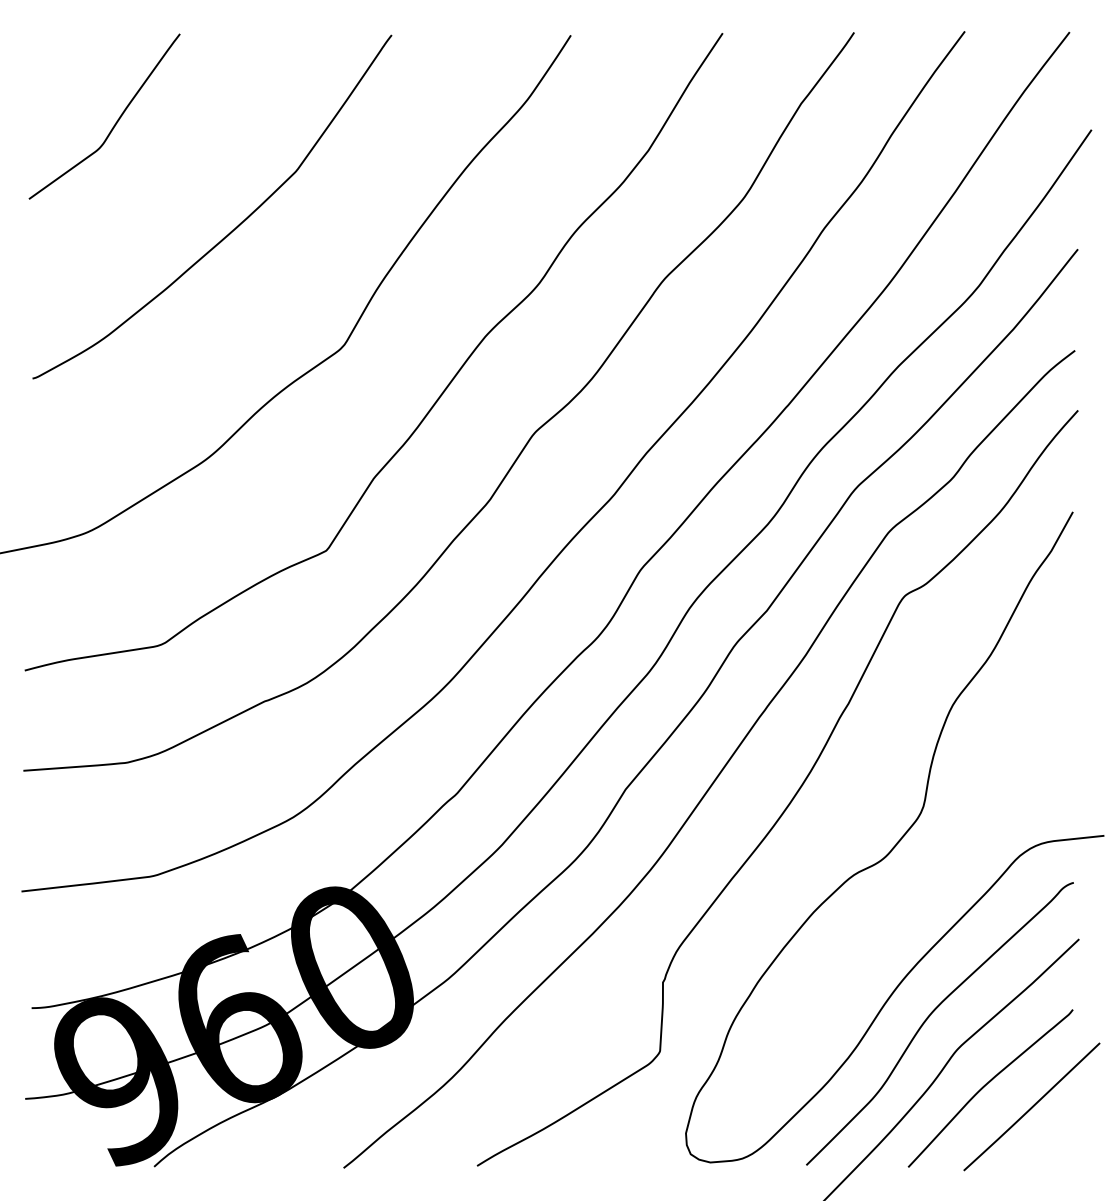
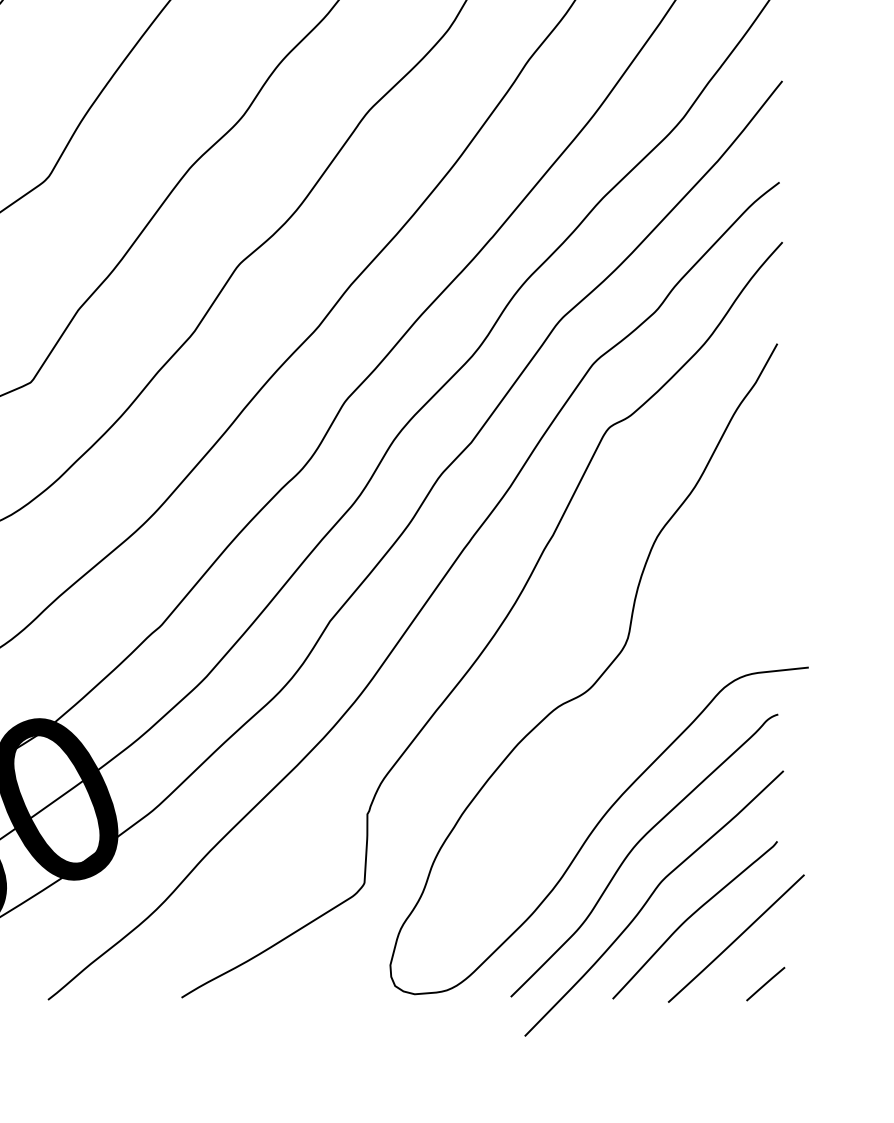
line: (1060, 1152) -> (764, 984), added

